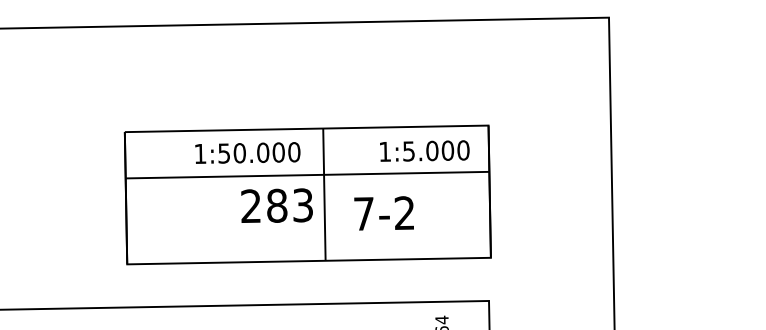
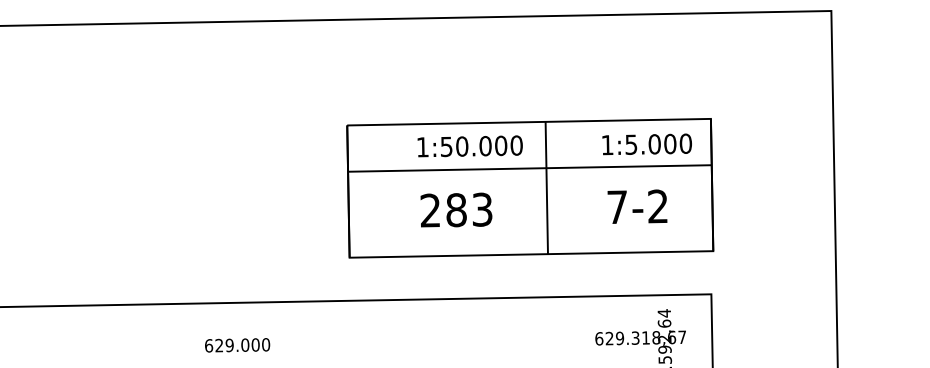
text: (277, 205) -> (456, 209), moved
text: (384, 213) -> (637, 206), moved

